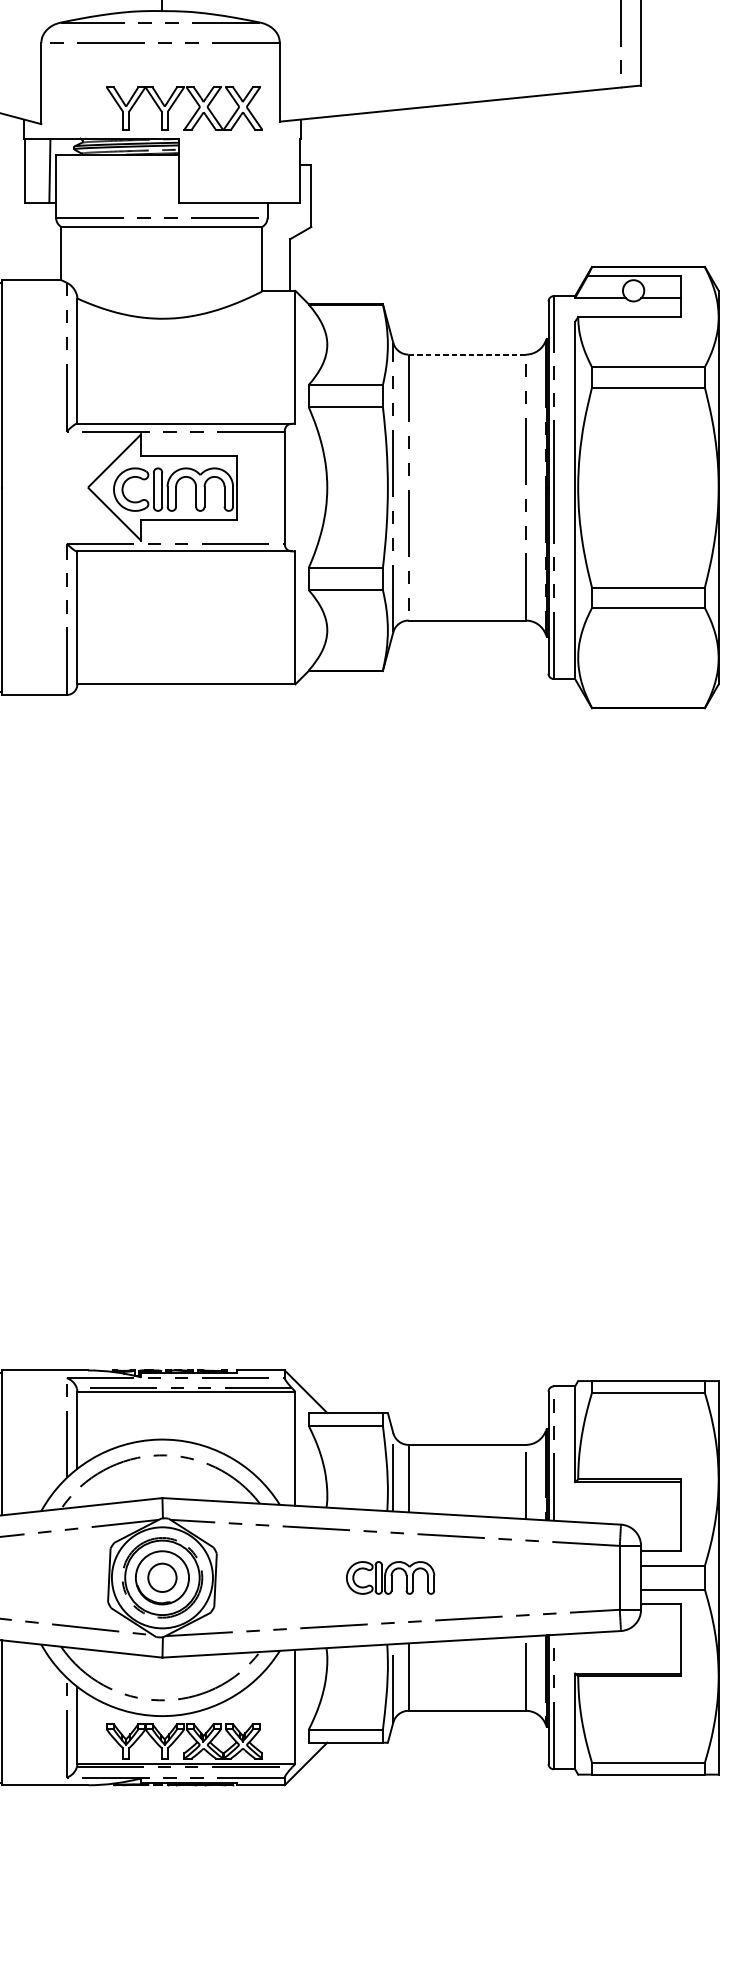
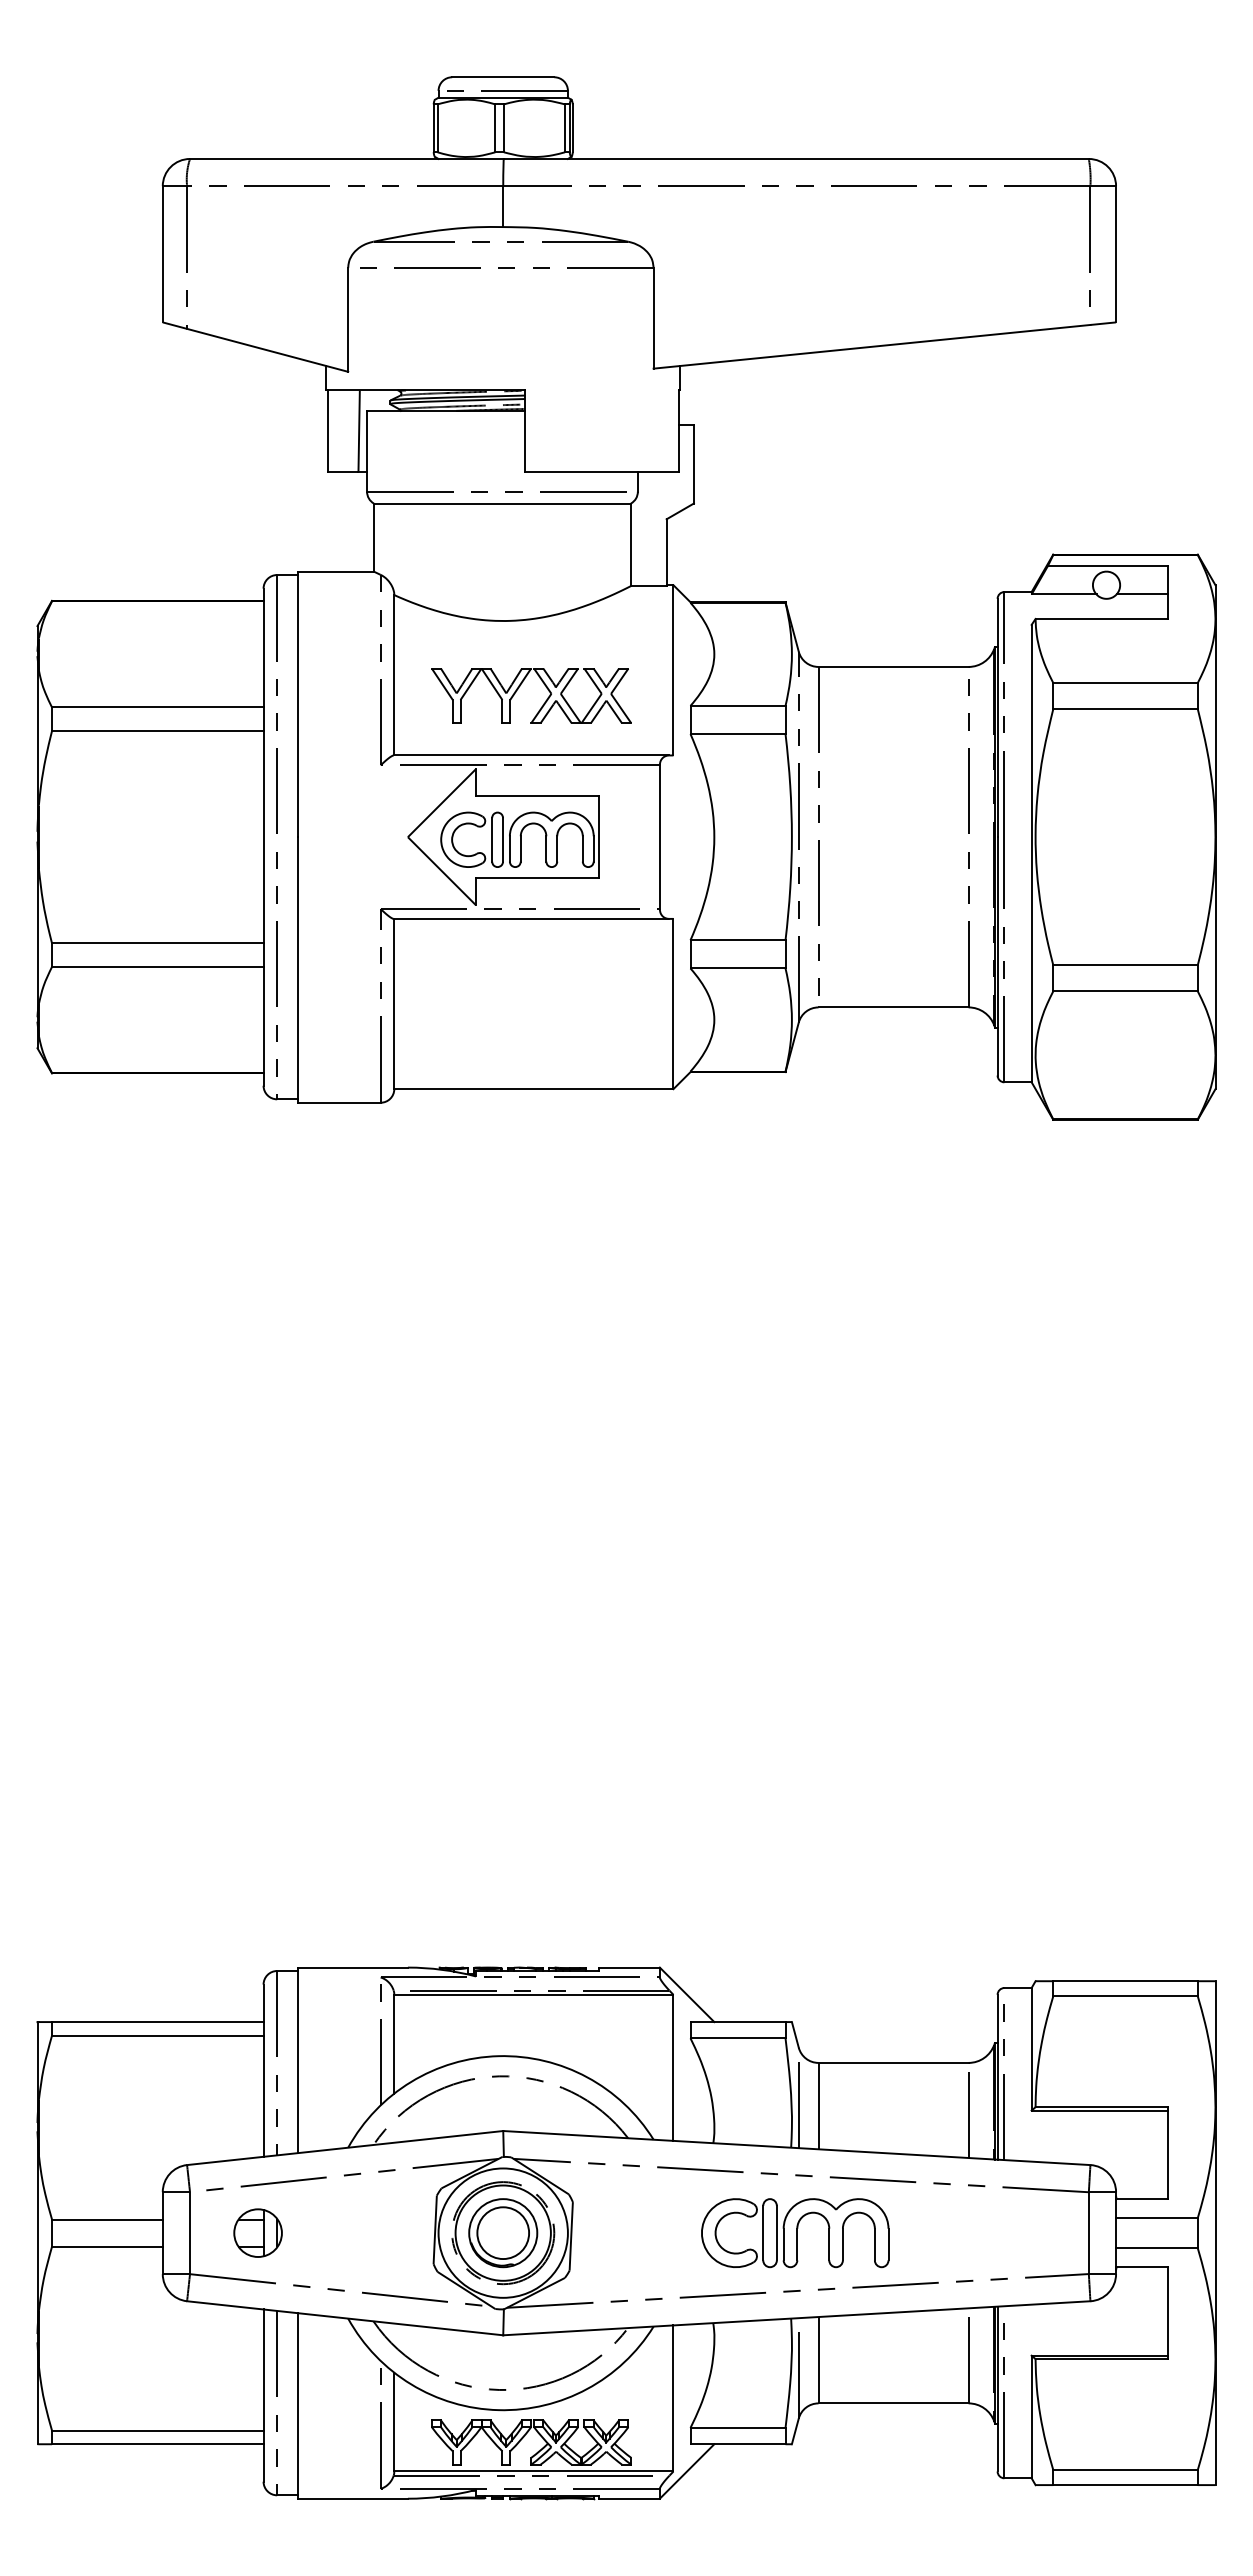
part: (175, 101) -> (520, 686), moved
line: (467, 354) -> (893, 666), dashed -> solid
circle: (162, 1578) -> (503, 2233), size x1.43
part: (390, 1578) -> (795, 2233), size x1.67

